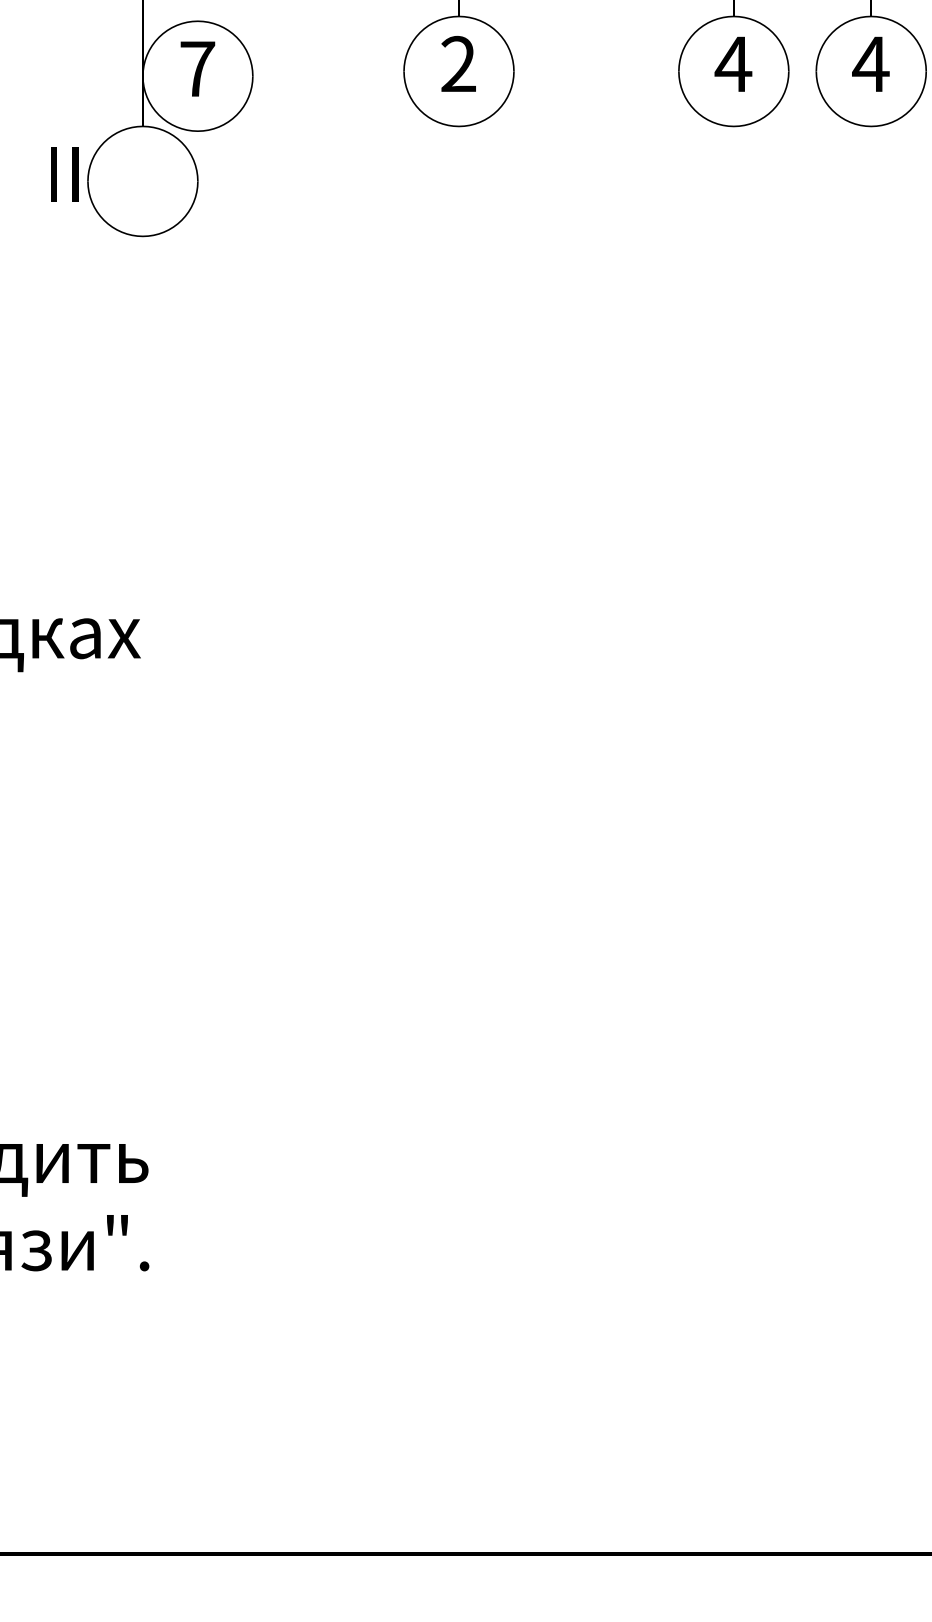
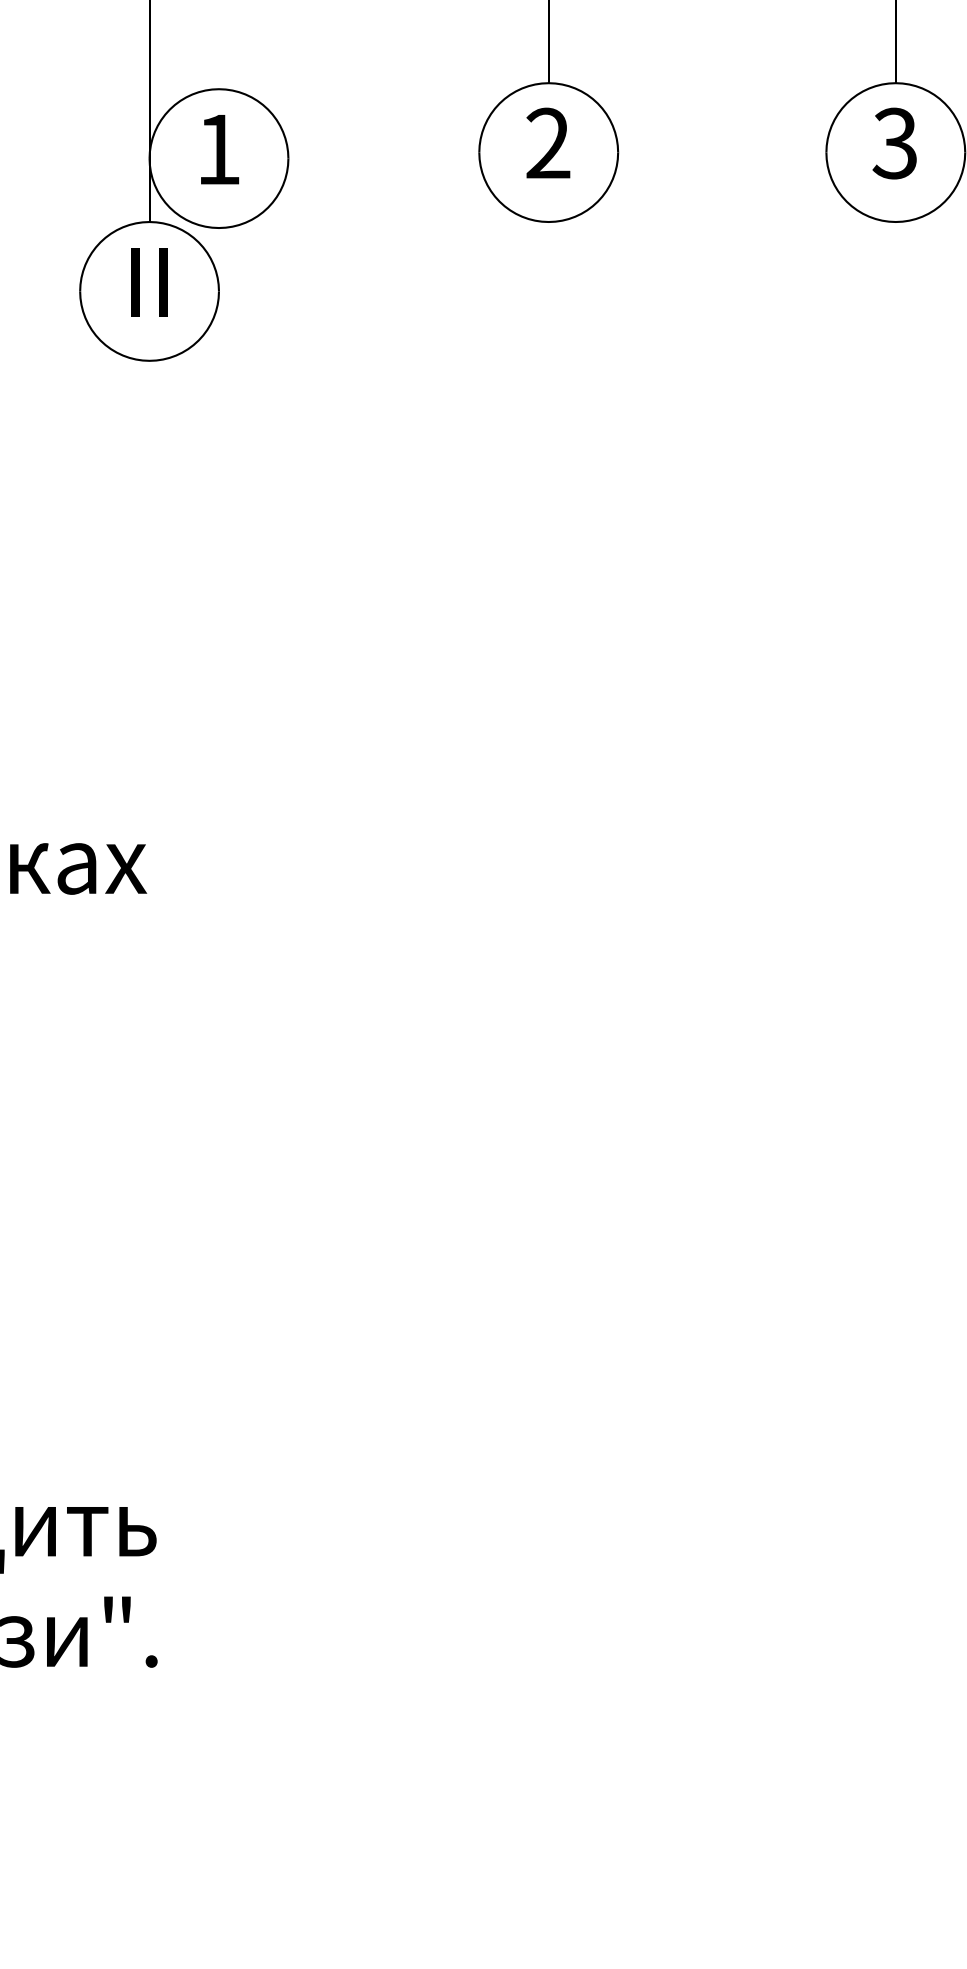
text: (733, 63) -> (895, 142), 4 -> 3
text: (197, 68) -> (218, 148), 7 -> 1
text: (64, 174) -> (149, 282), moved

